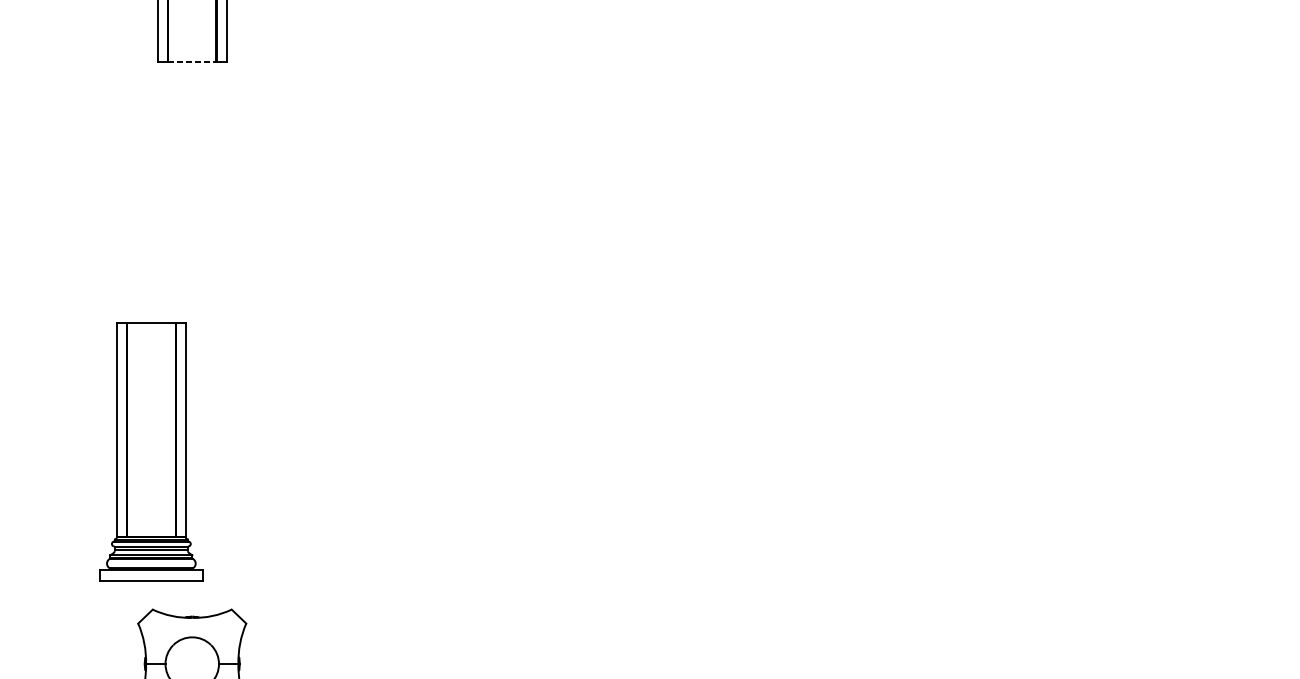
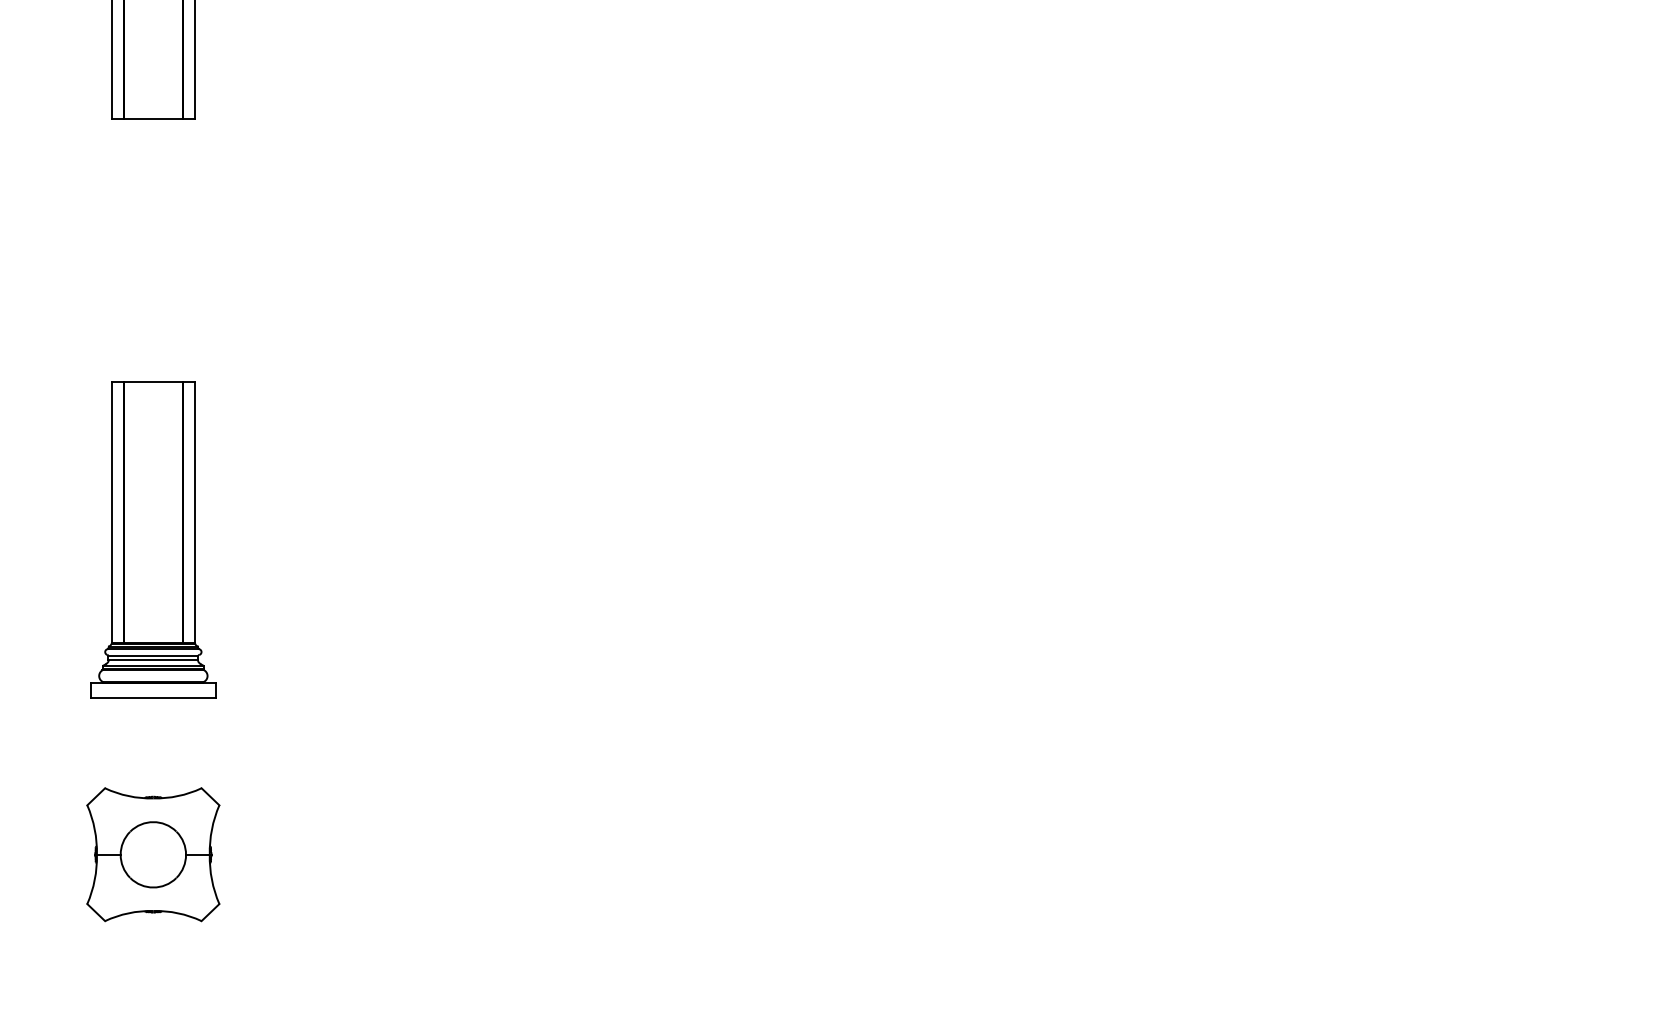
line: (192, 62) -> (153, 119), dashed -> solid
part: (151, 451) -> (153, 539), moved

